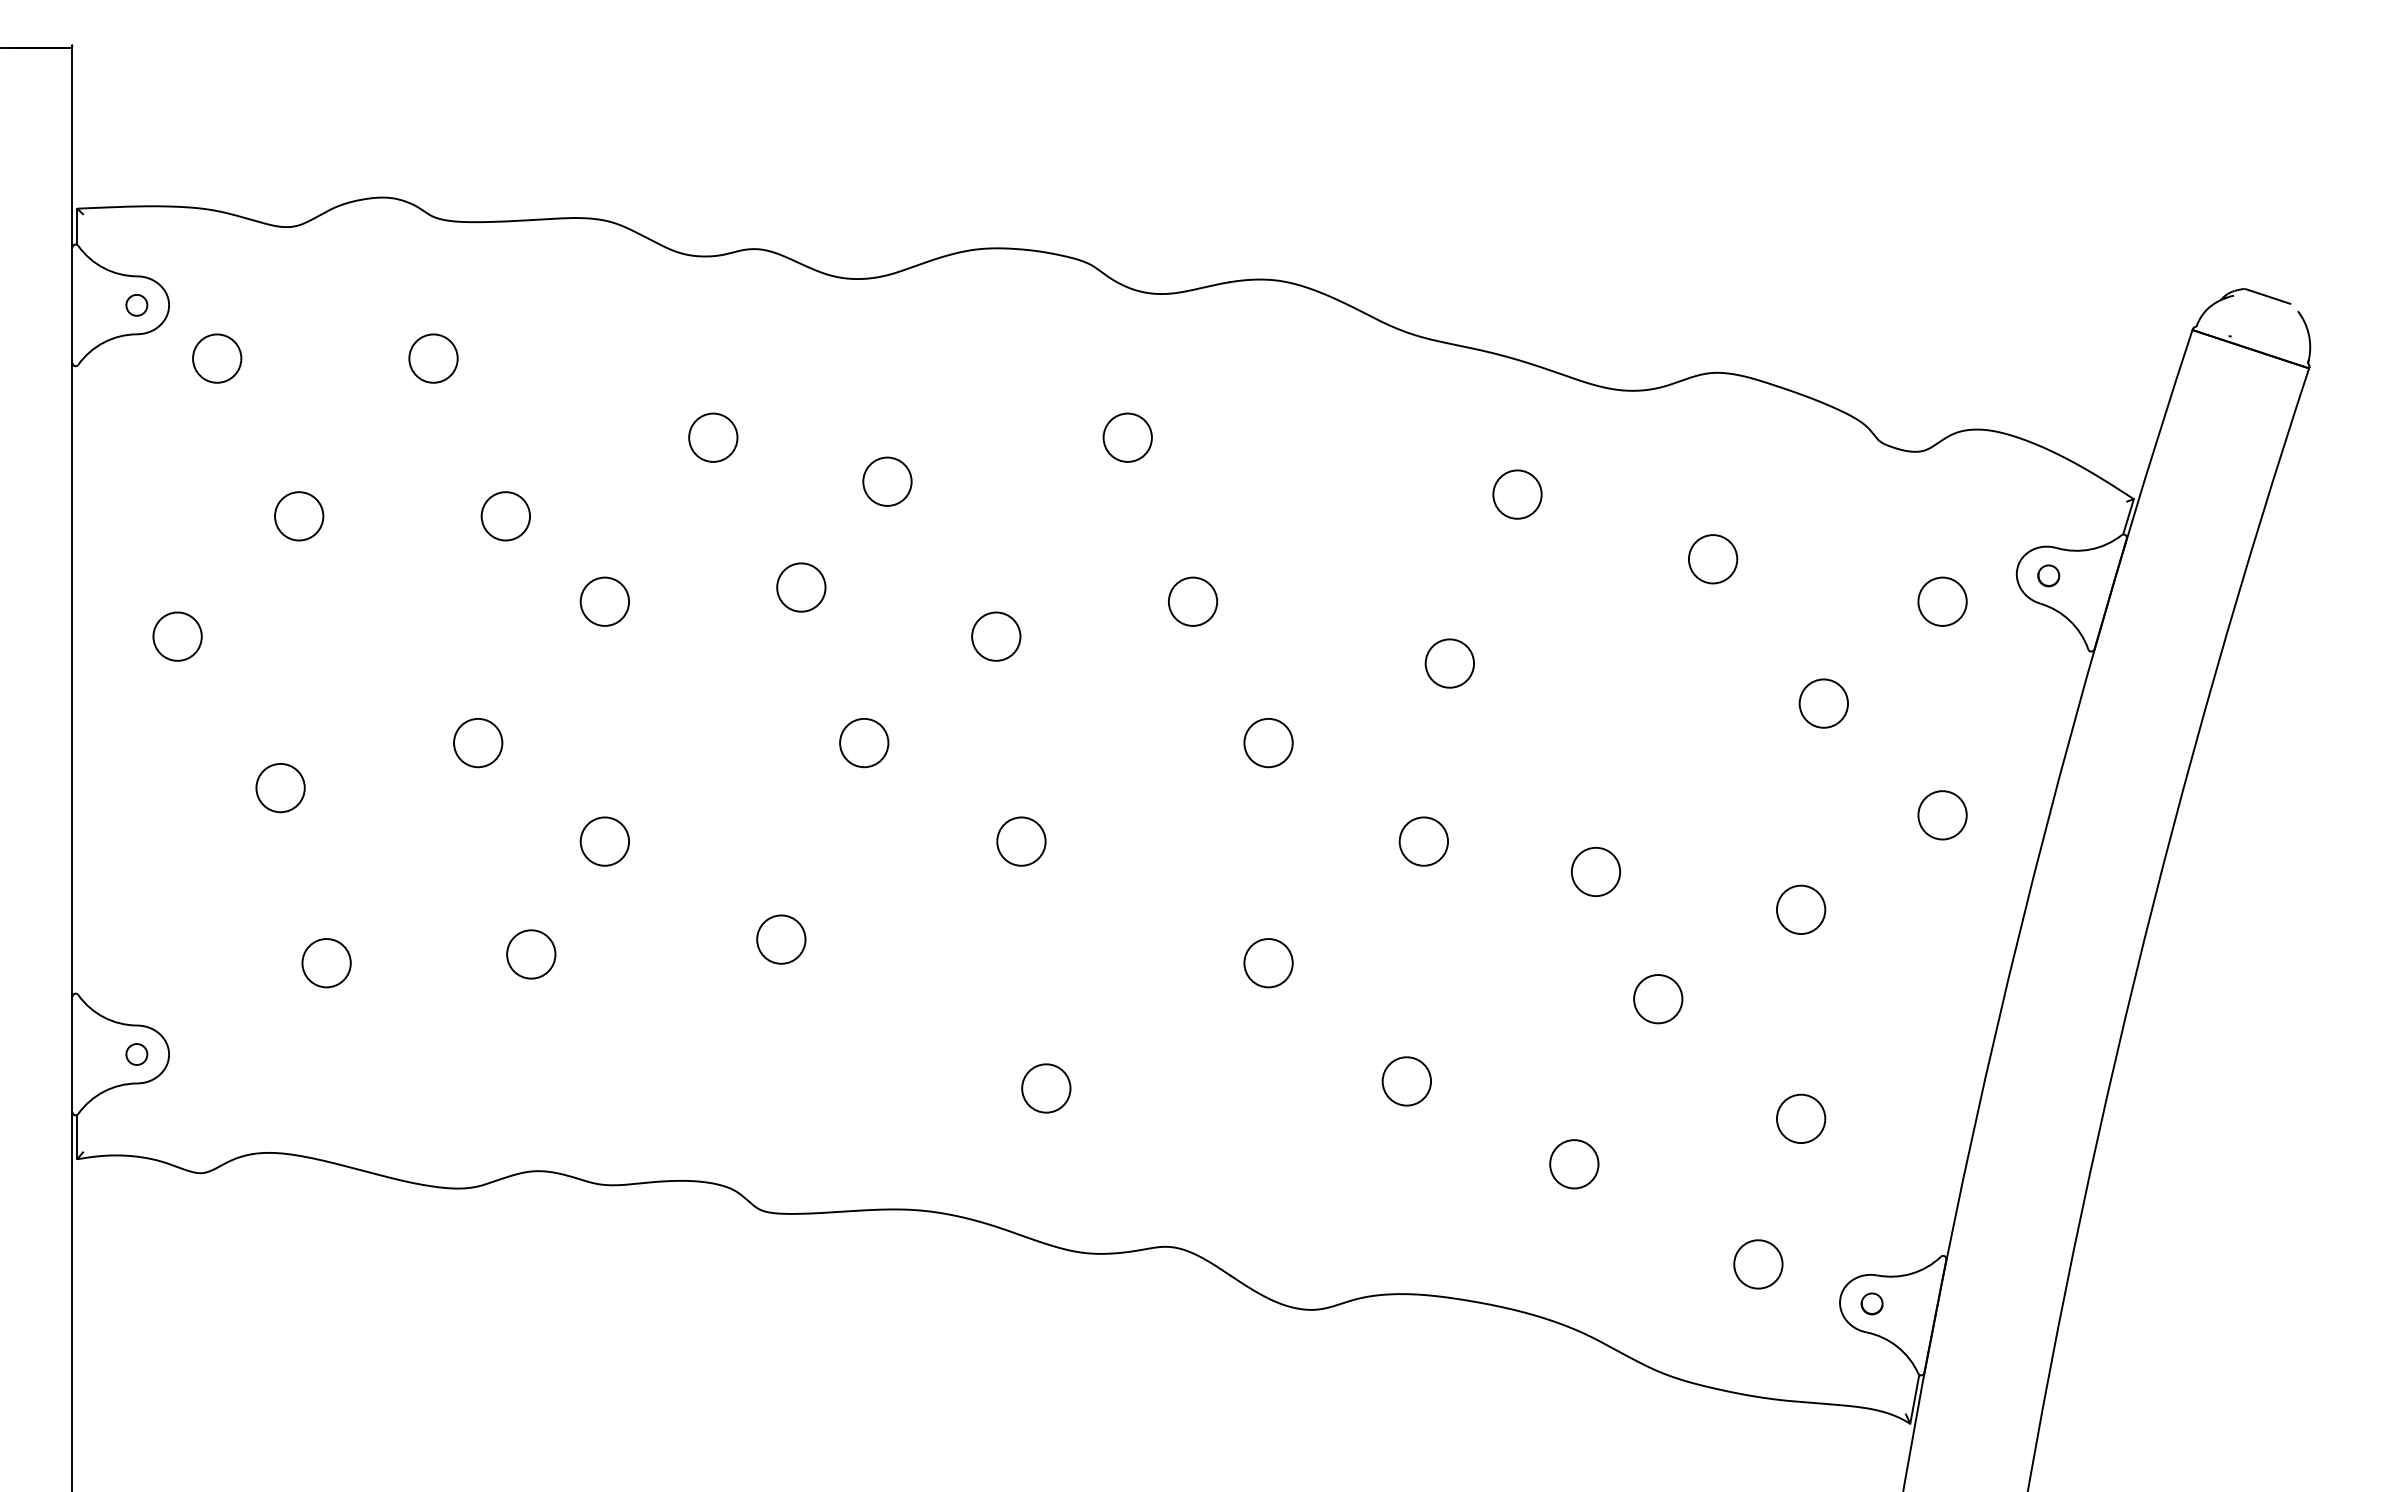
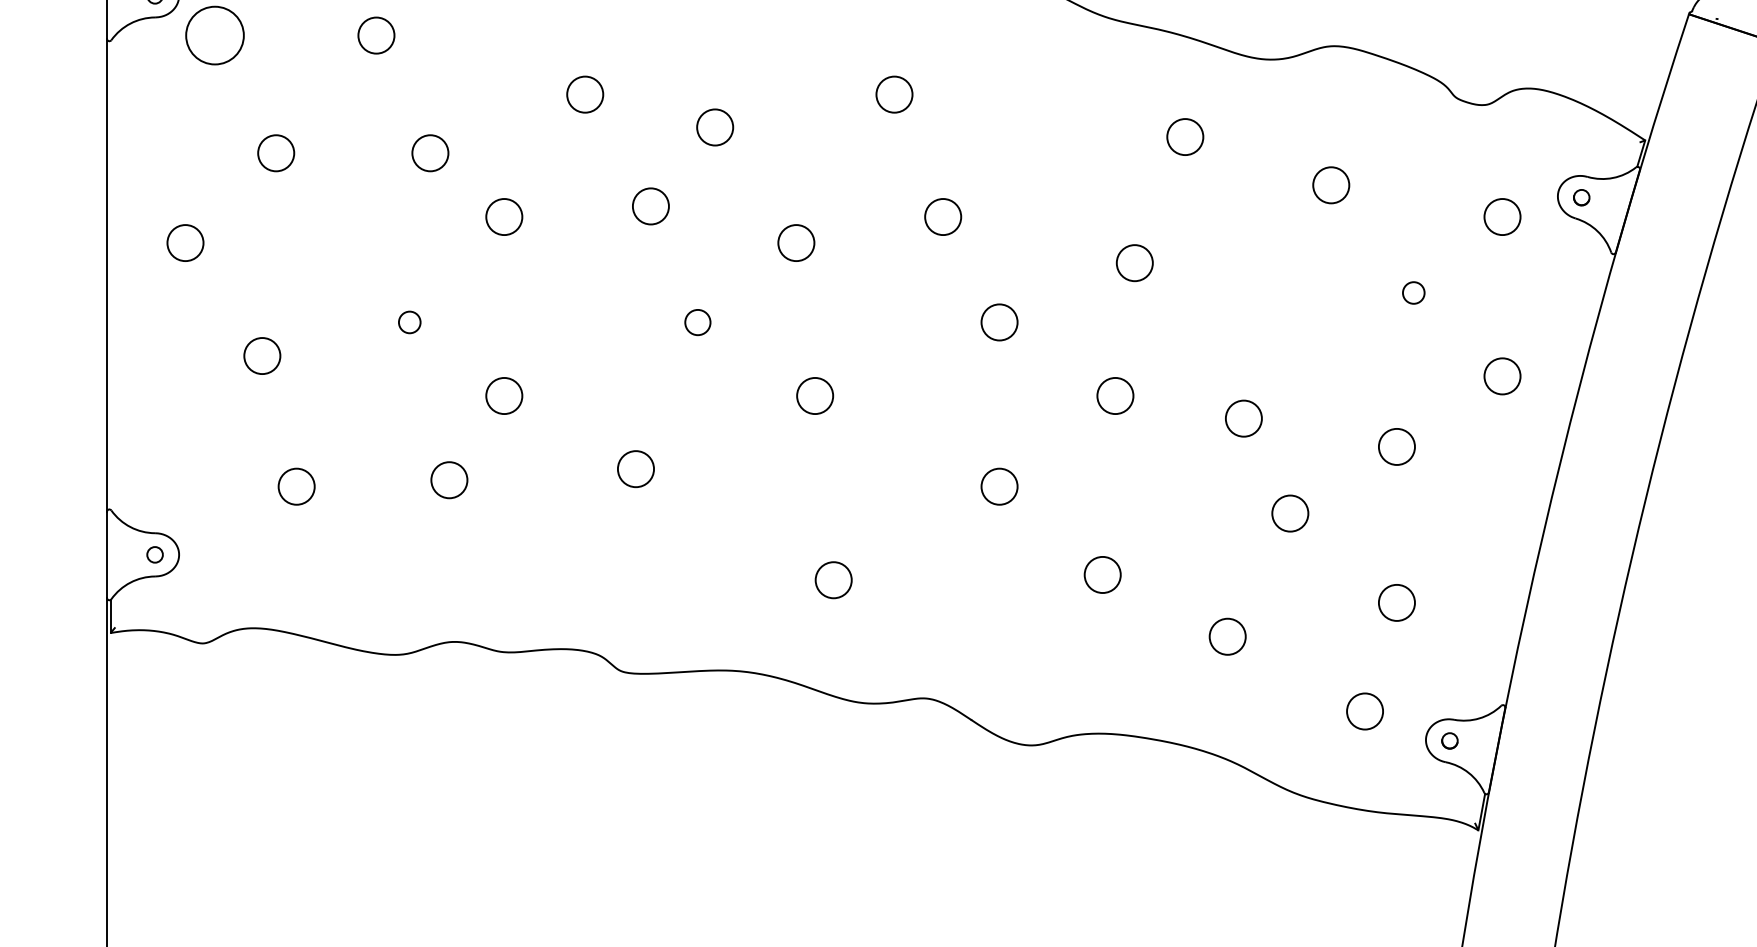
circle: (217, 358) -> (215, 35), size x1.6
circle: (1823, 703) -> (1413, 292), size x0.6
circle: (478, 742) -> (410, 322), size x0.6
circle: (864, 743) -> (698, 322), size x0.7

